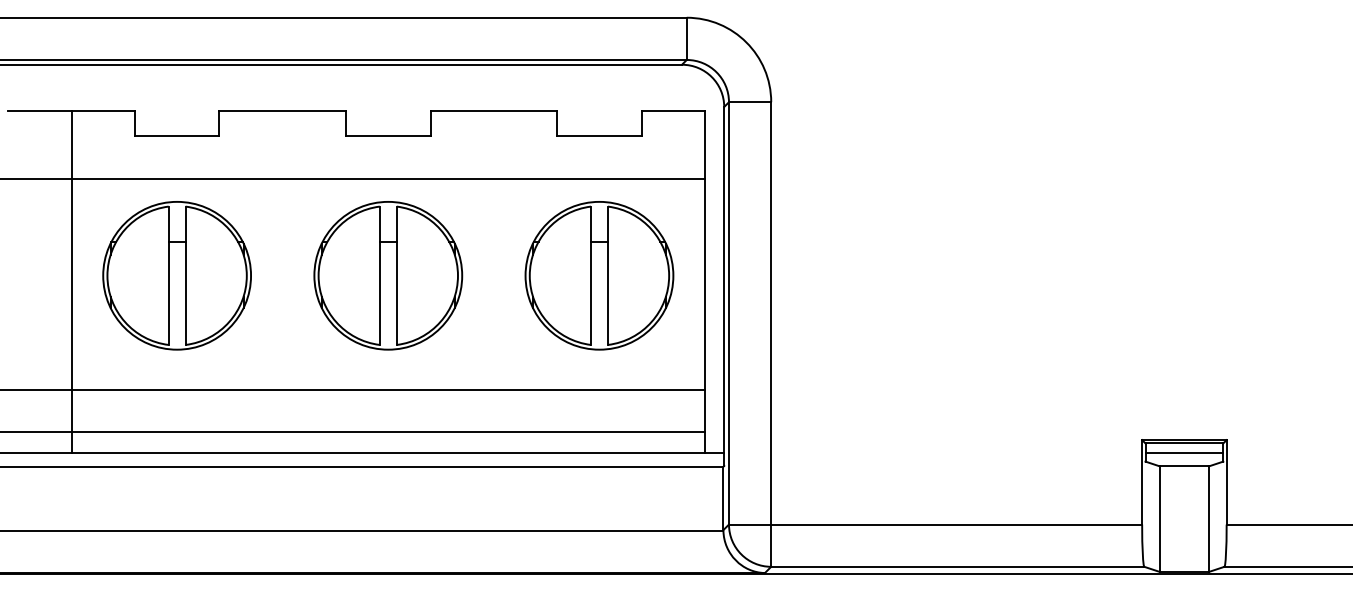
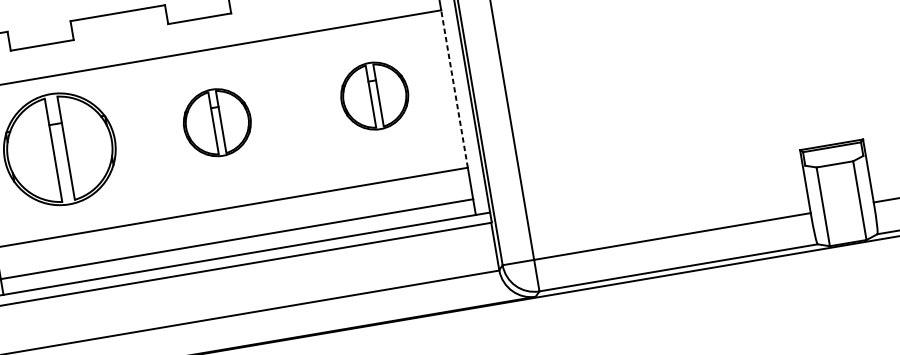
part: (388, 275) -> (217, 122), size x0.6
part: (599, 275) -> (374, 95), size x0.6
line: (705, 284) -> (454, 89), solid -> dashed
line: (1184, 453) -> (833, 154), removed

